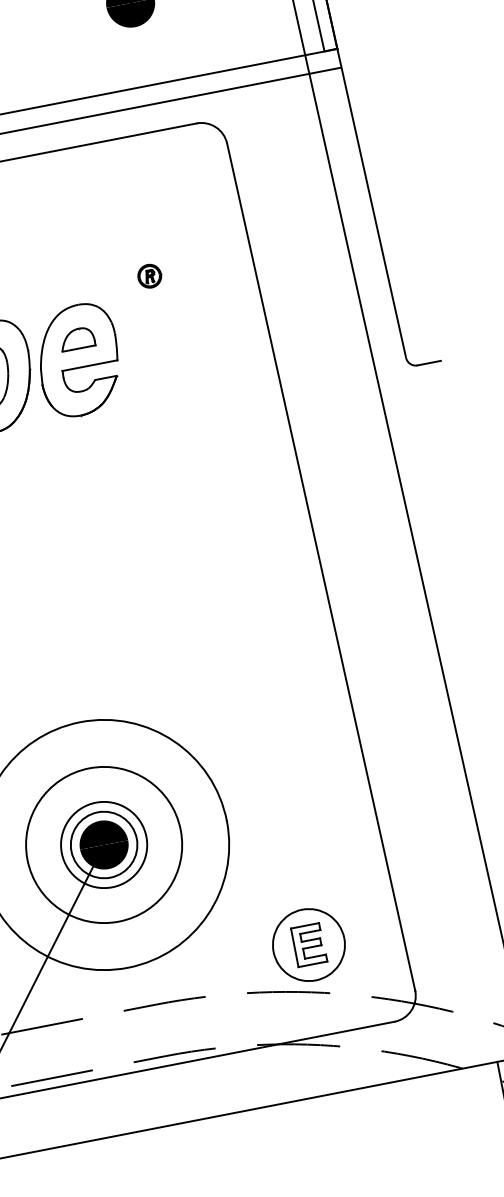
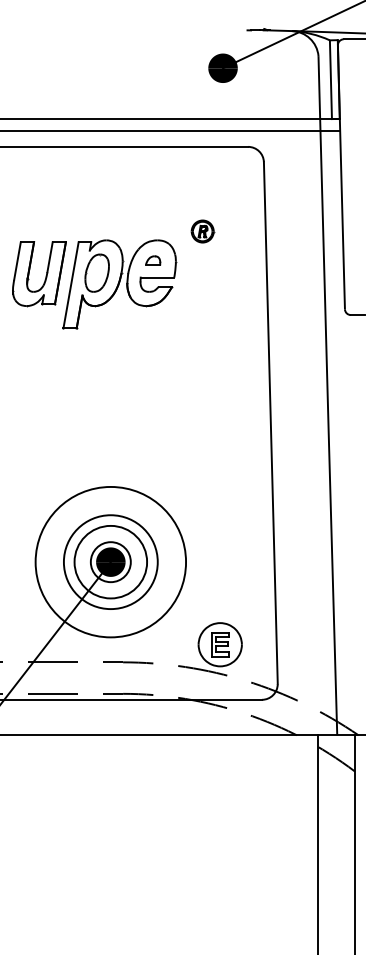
part: (150, 275) -> (203, 231), size x1.6
part: (78, 338) -> (153, 260), size x0.7
circle: (103, 845) -> (110, 562), size x1.4

